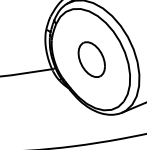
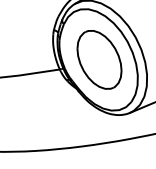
part: (91, 59) -> (99, 59), size x1.67

